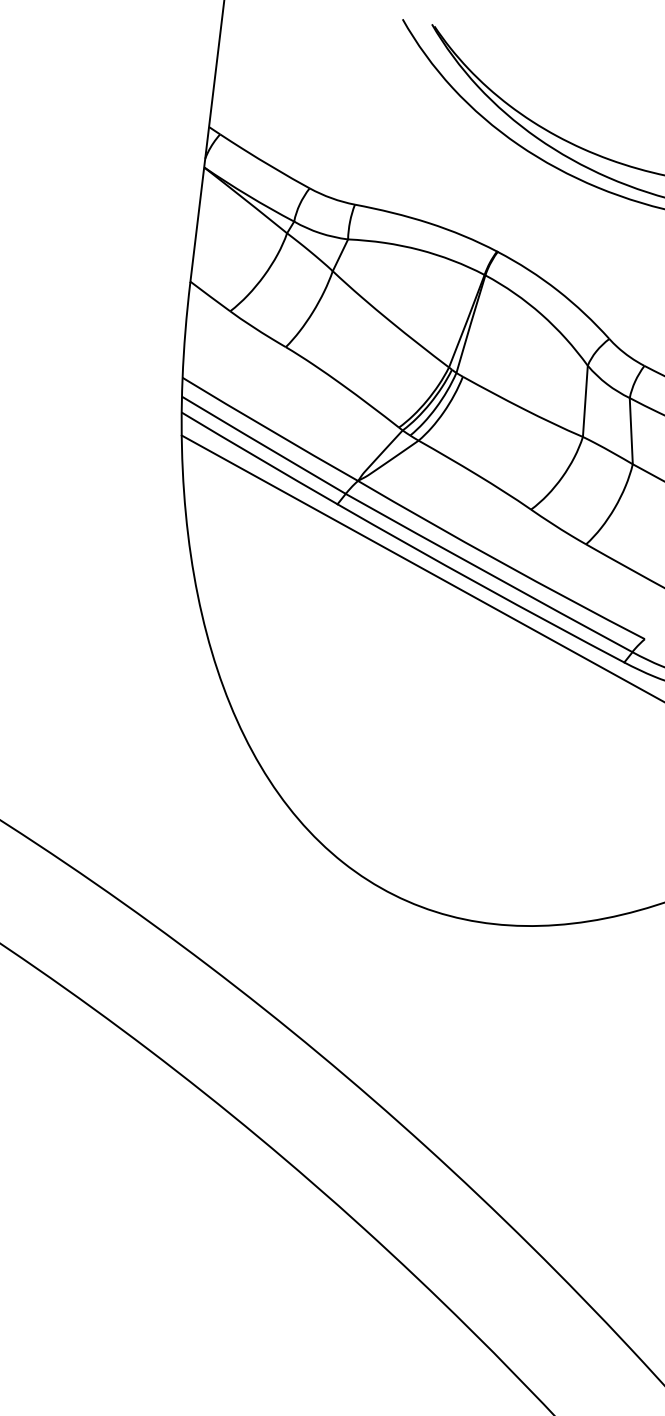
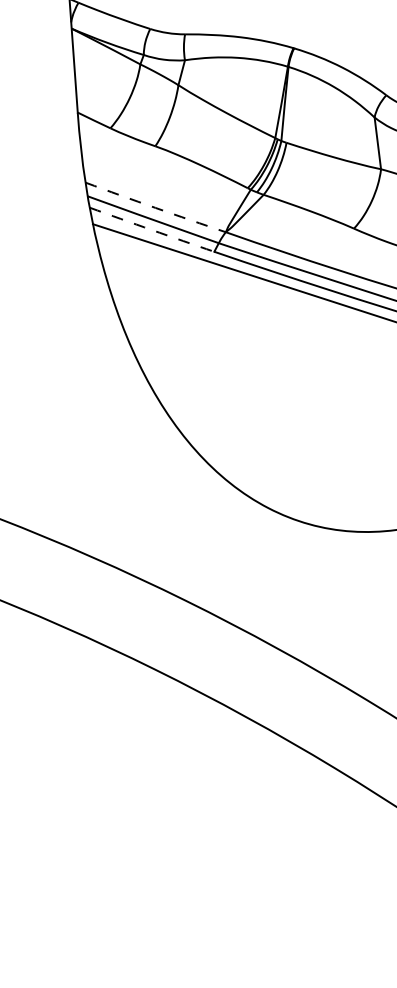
arc: (270, 430) -> (155, 208), solid -> dashed
arc: (259, 458) -> (151, 229), solid -> dashed

